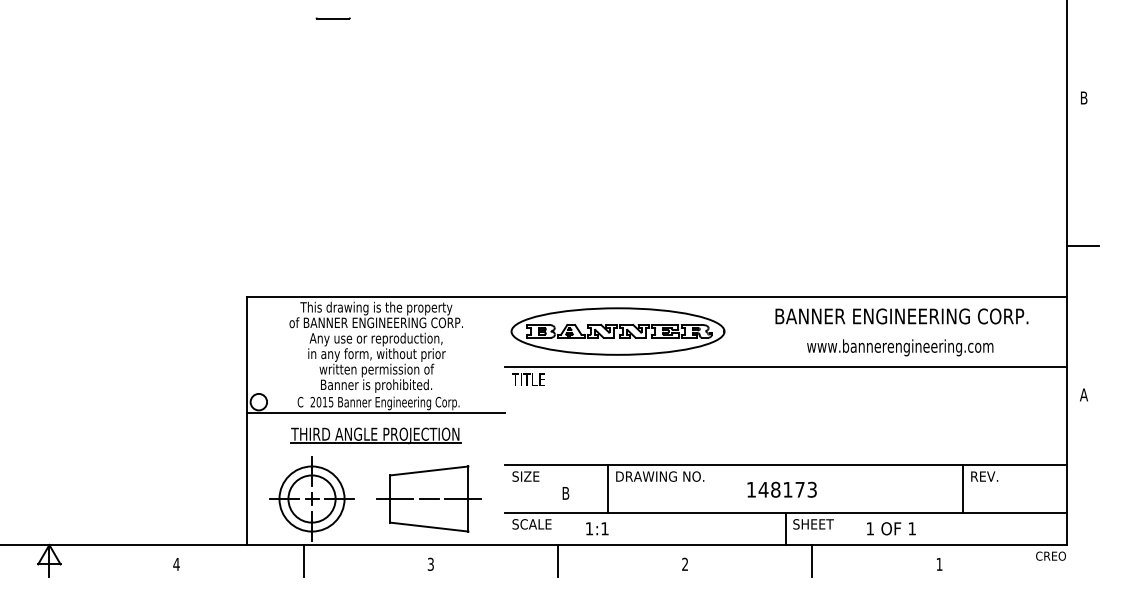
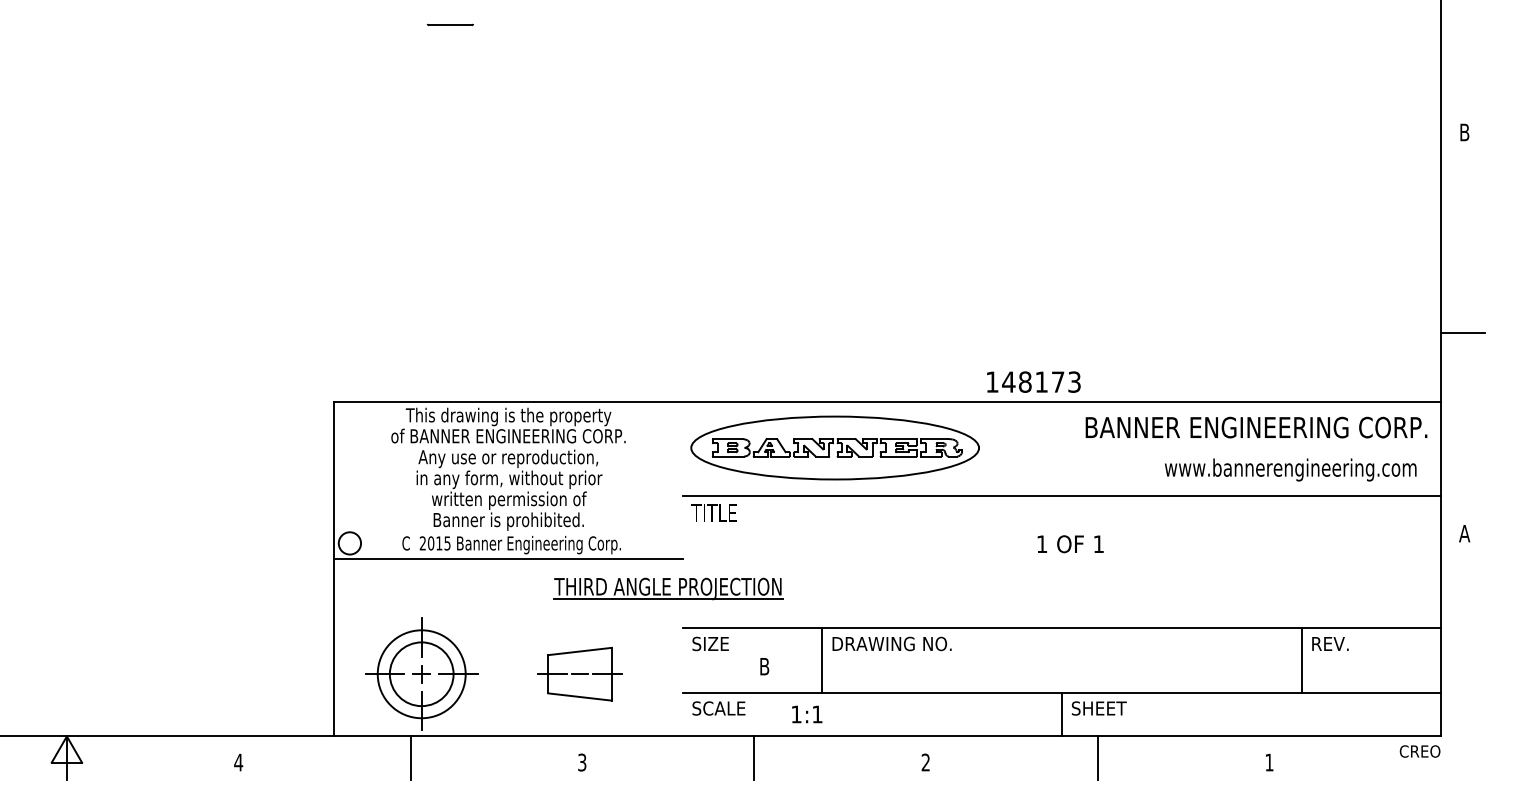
text: (901, 316) -> (1255, 427), moved
text: (900, 347) -> (1291, 469), moved
part: (375, 435) -> (668, 588), moved
text: (781, 489) -> (1032, 381), moved
part: (428, 498) -> (579, 673), size x0.6
text: (891, 528) -> (1070, 543), moved

